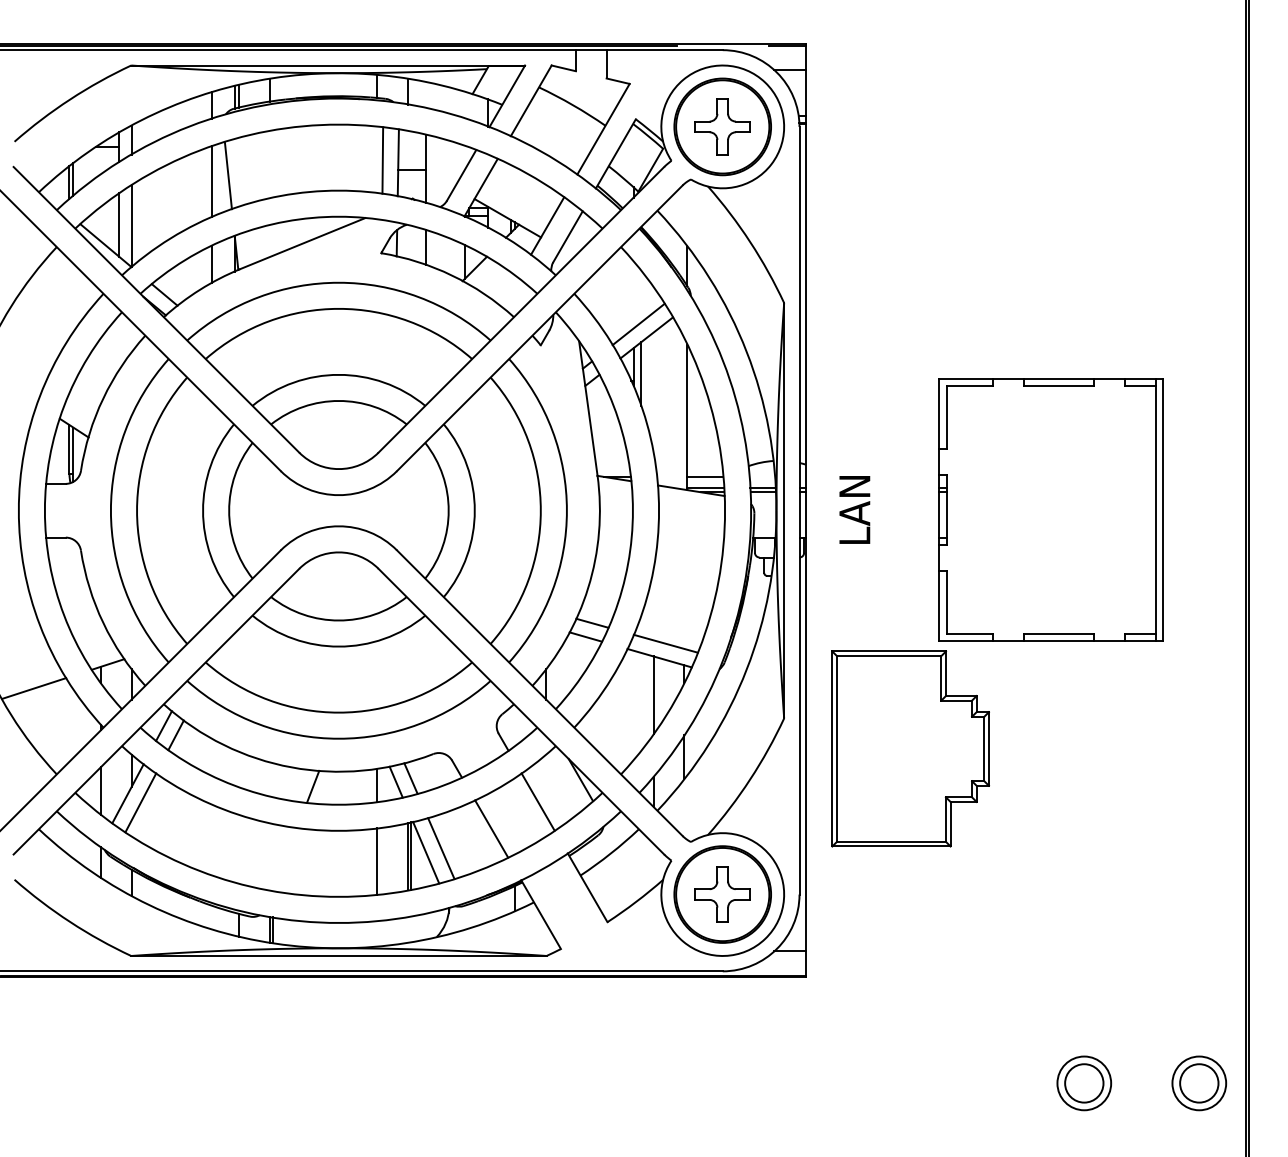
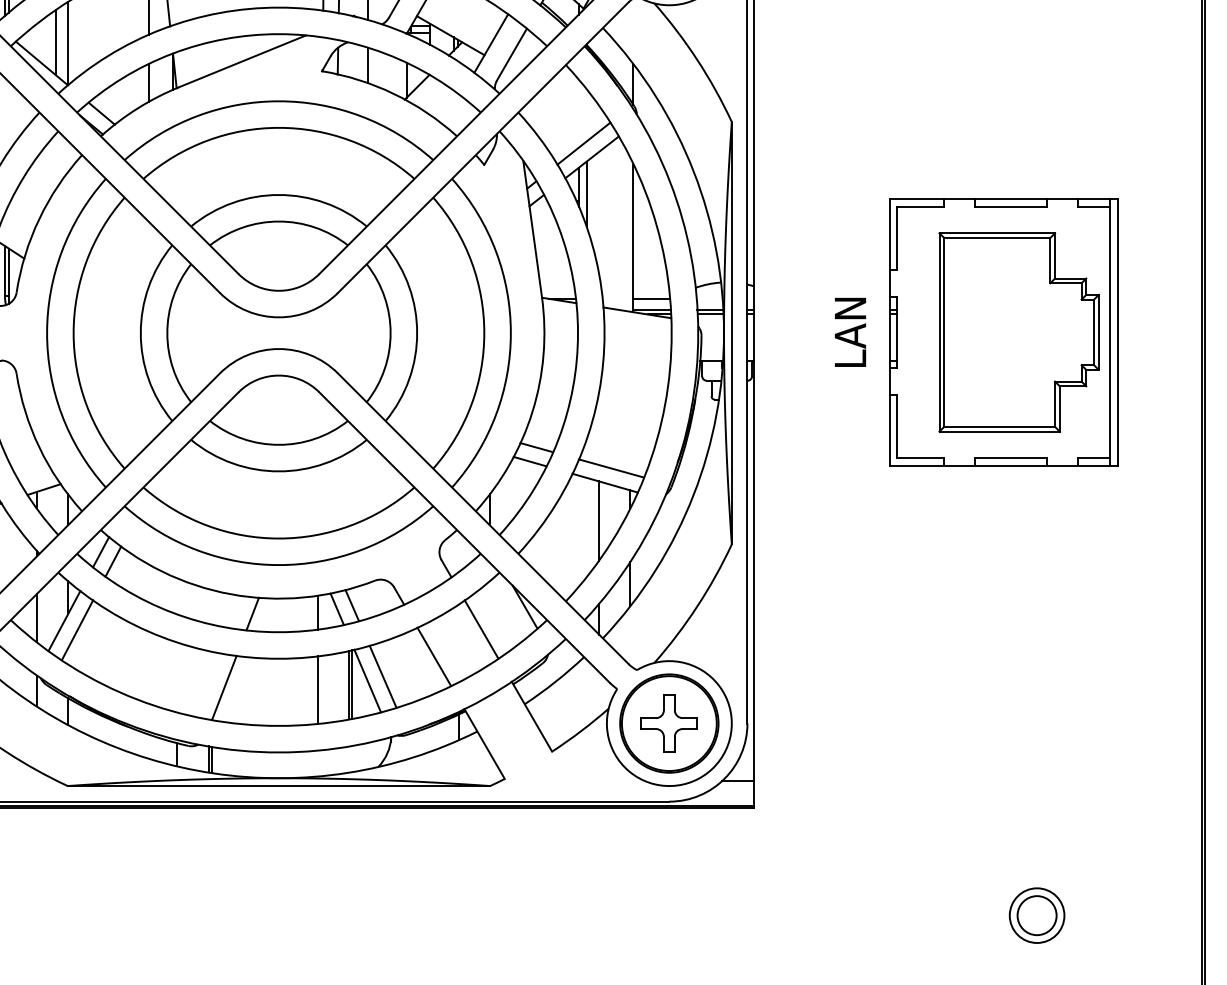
text: (854, 509) -> (850, 331), moved
part: (910, 748) -> (1018, 331), moved
line: (285, 859) -> (224, 687), added
part: (1199, 1083) -> (1154, 915), removed

